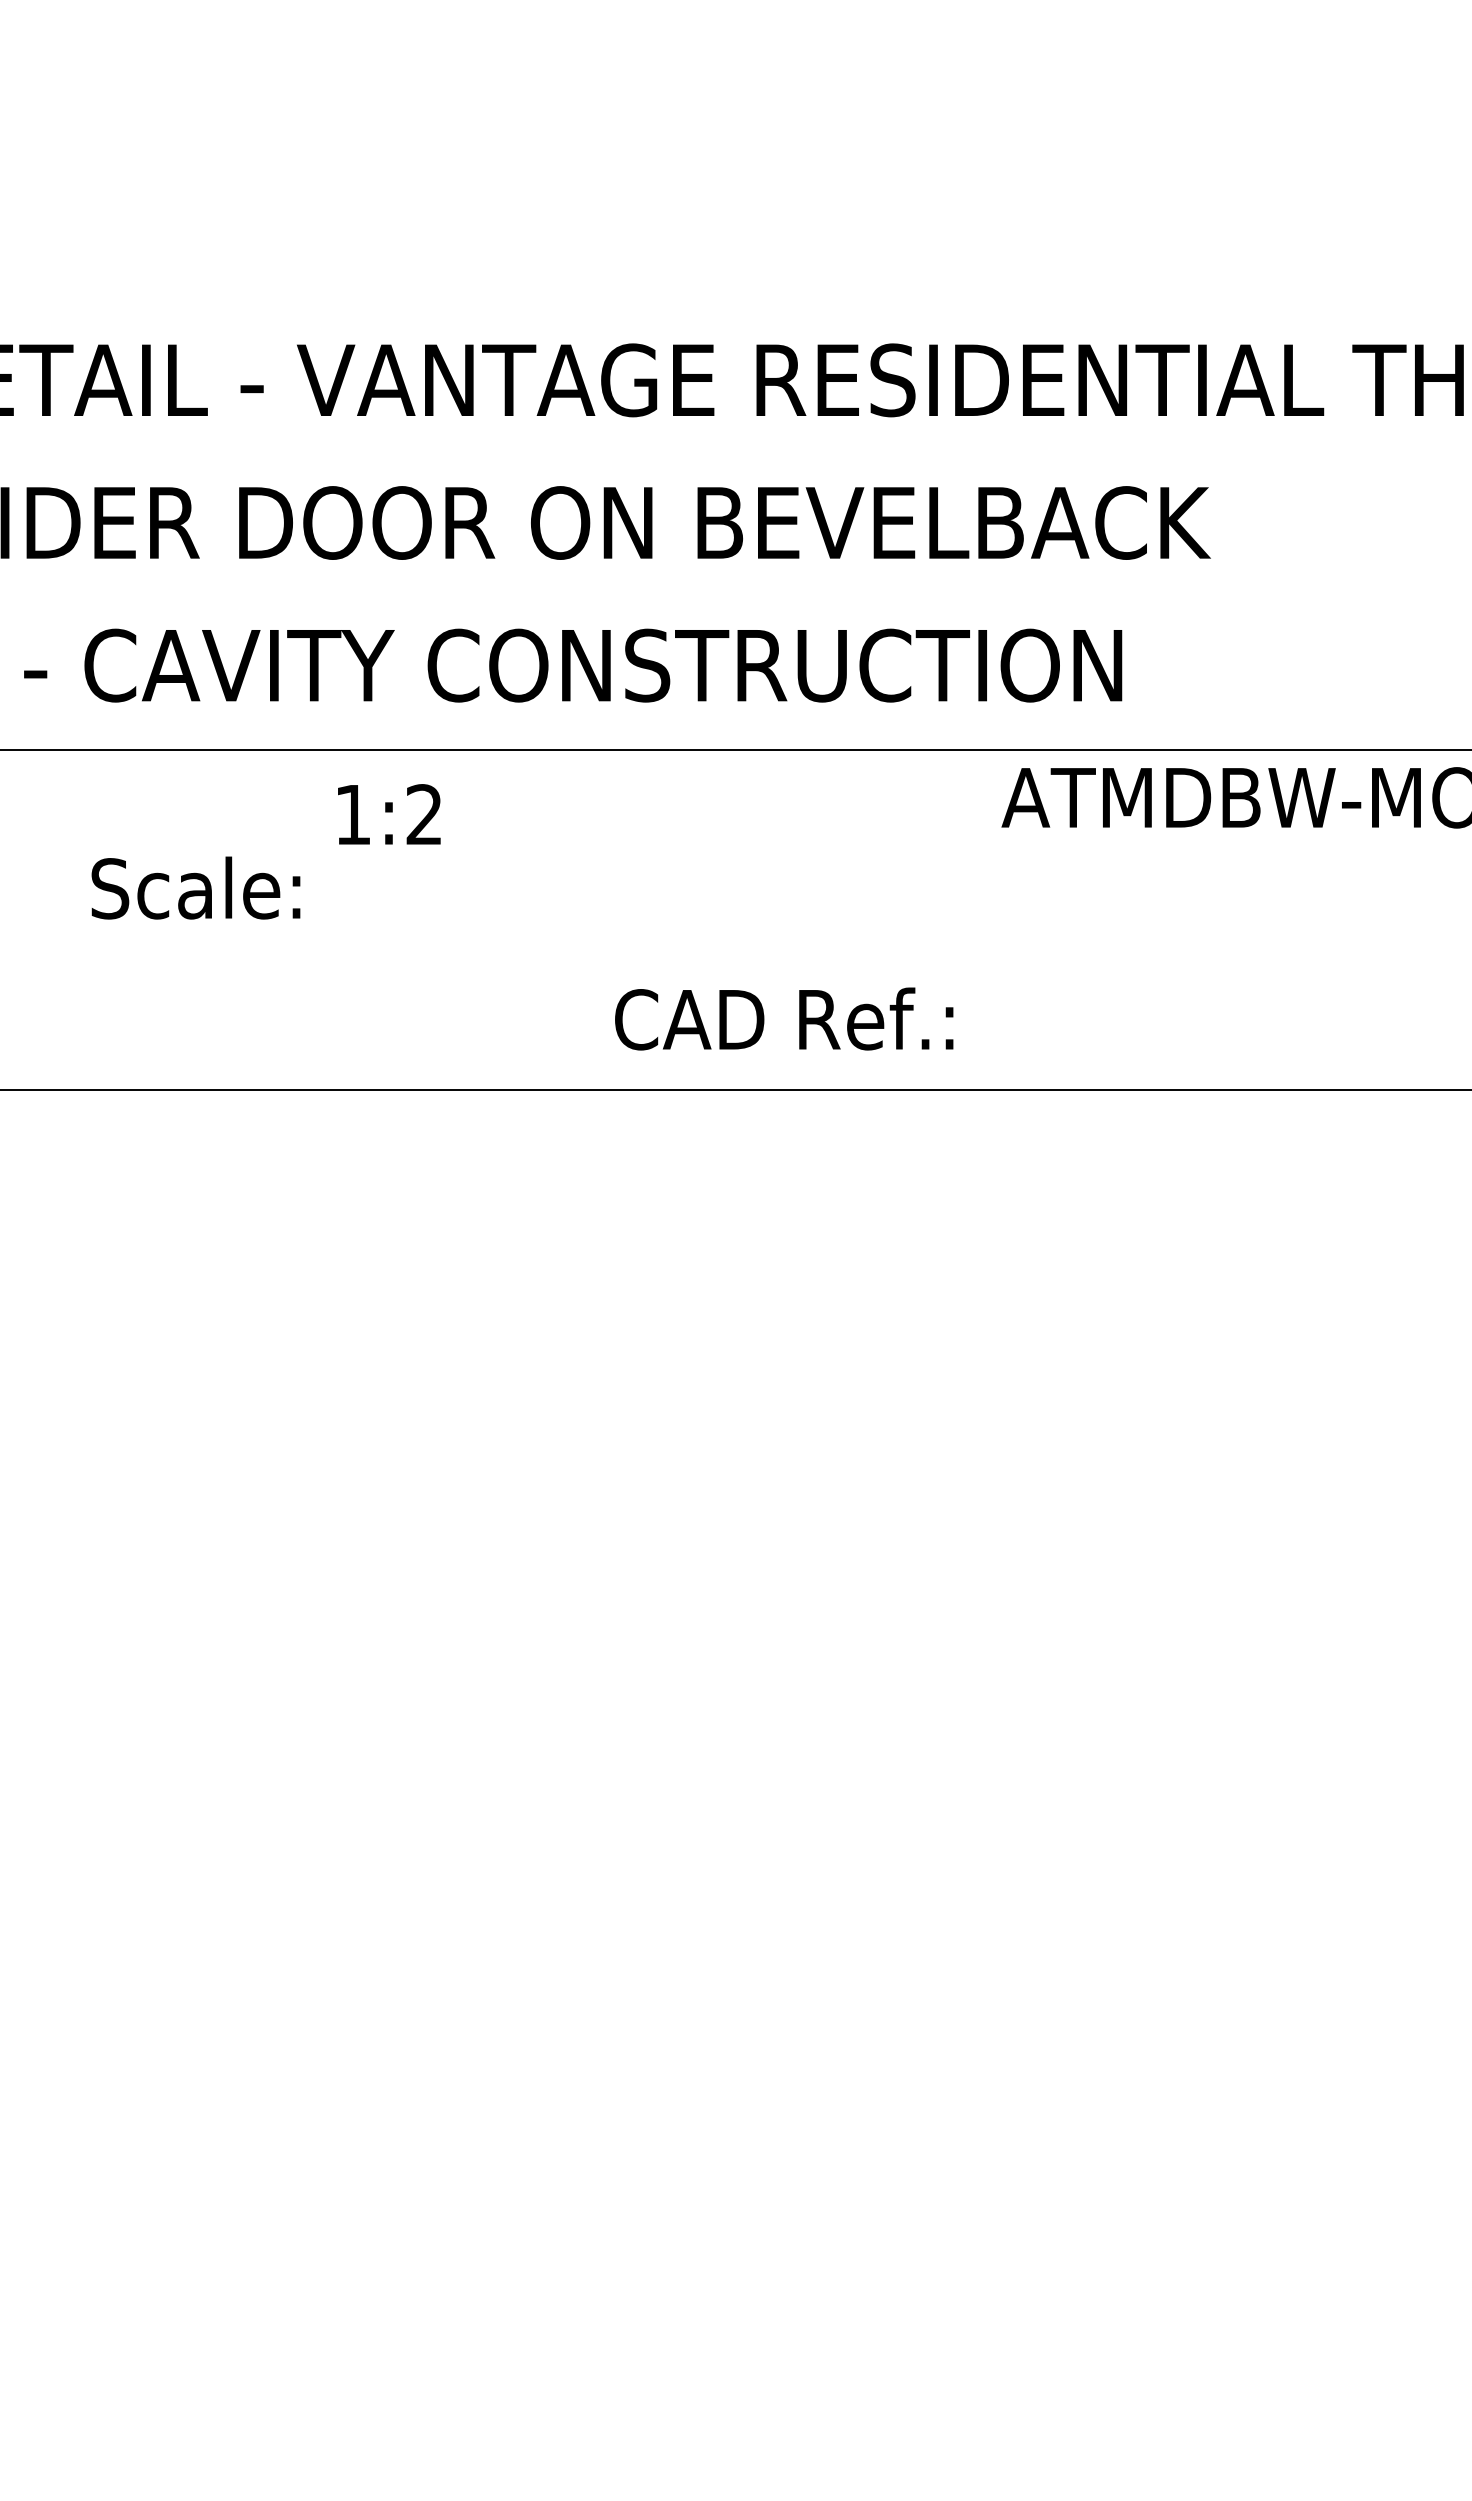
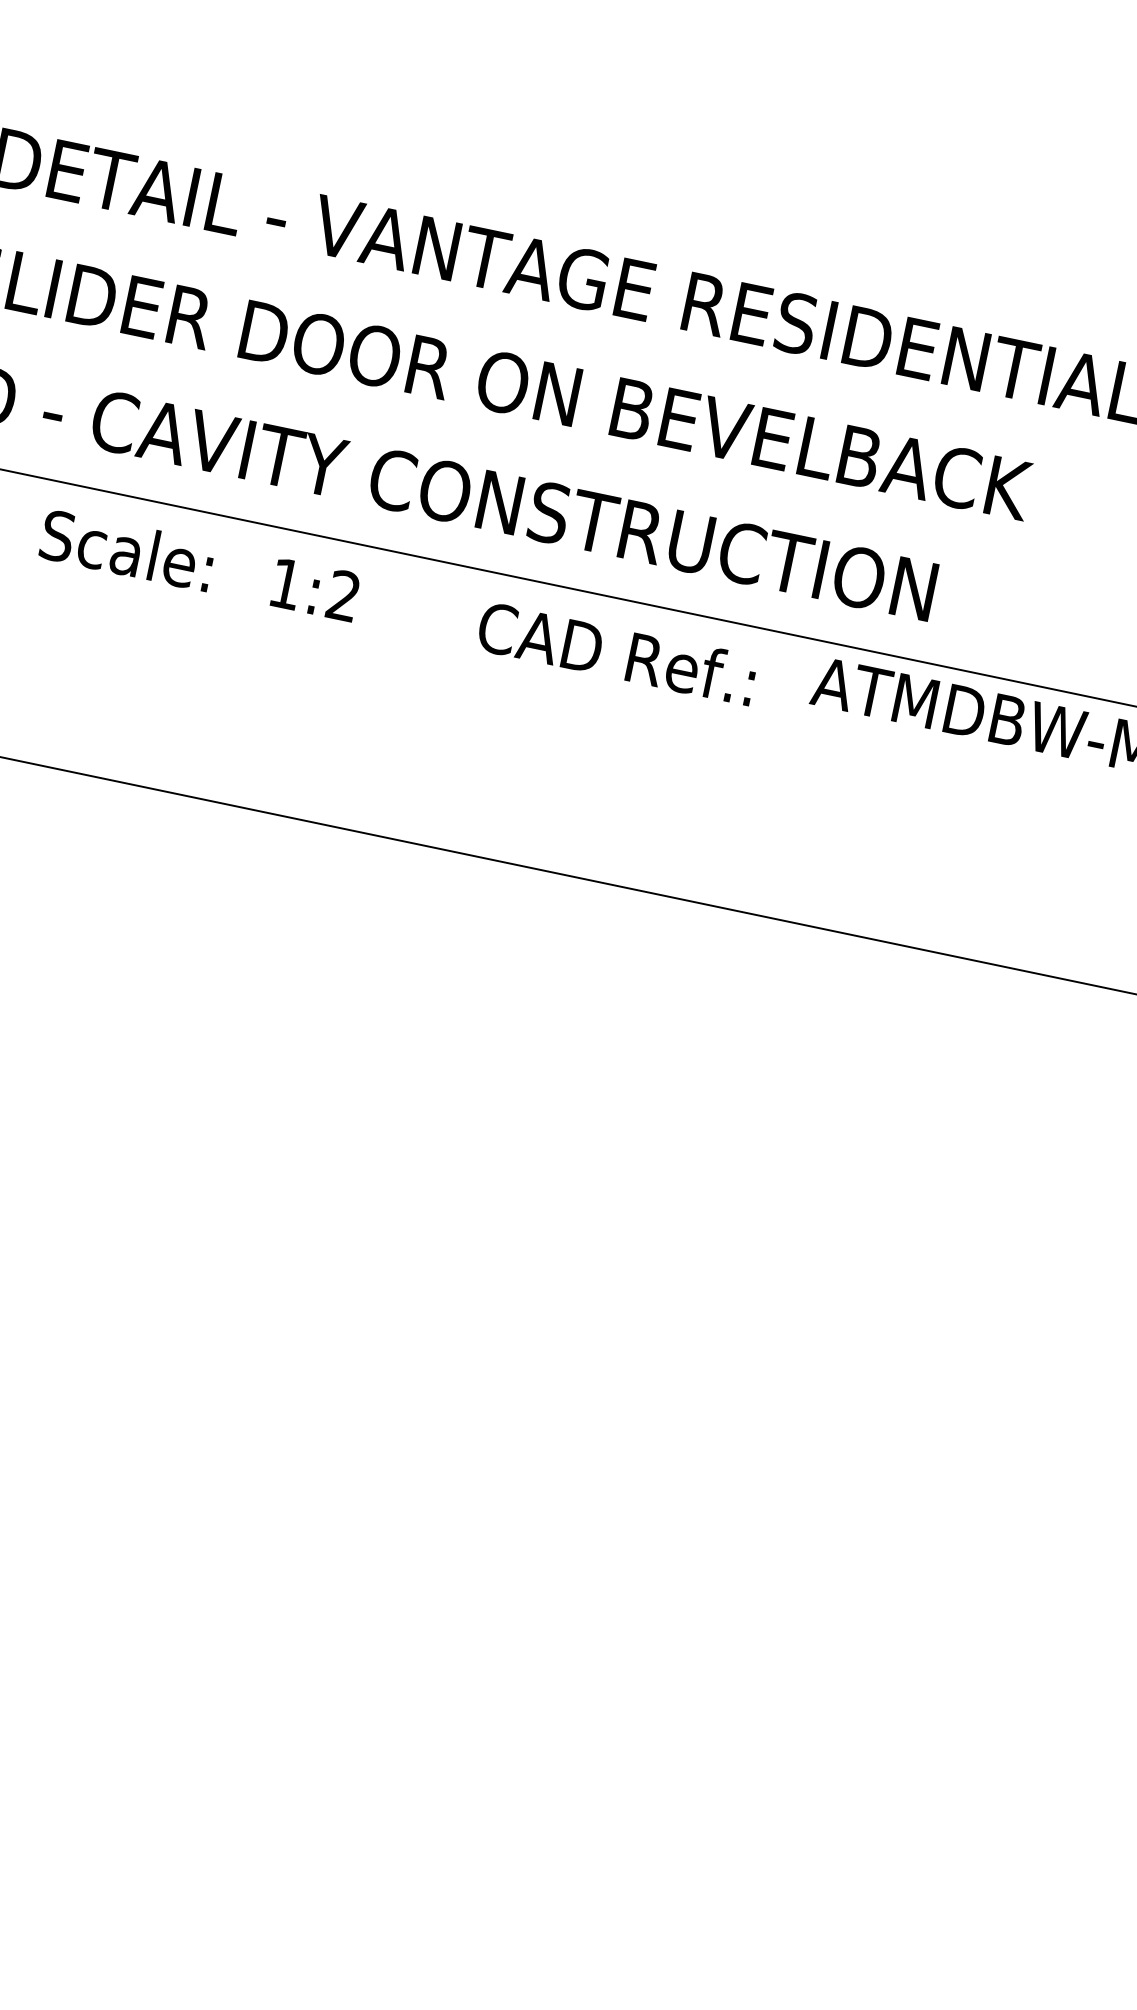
text: (195, 887) -> (127, 549), moved
text: (784, 1018) -> (617, 652), moved

